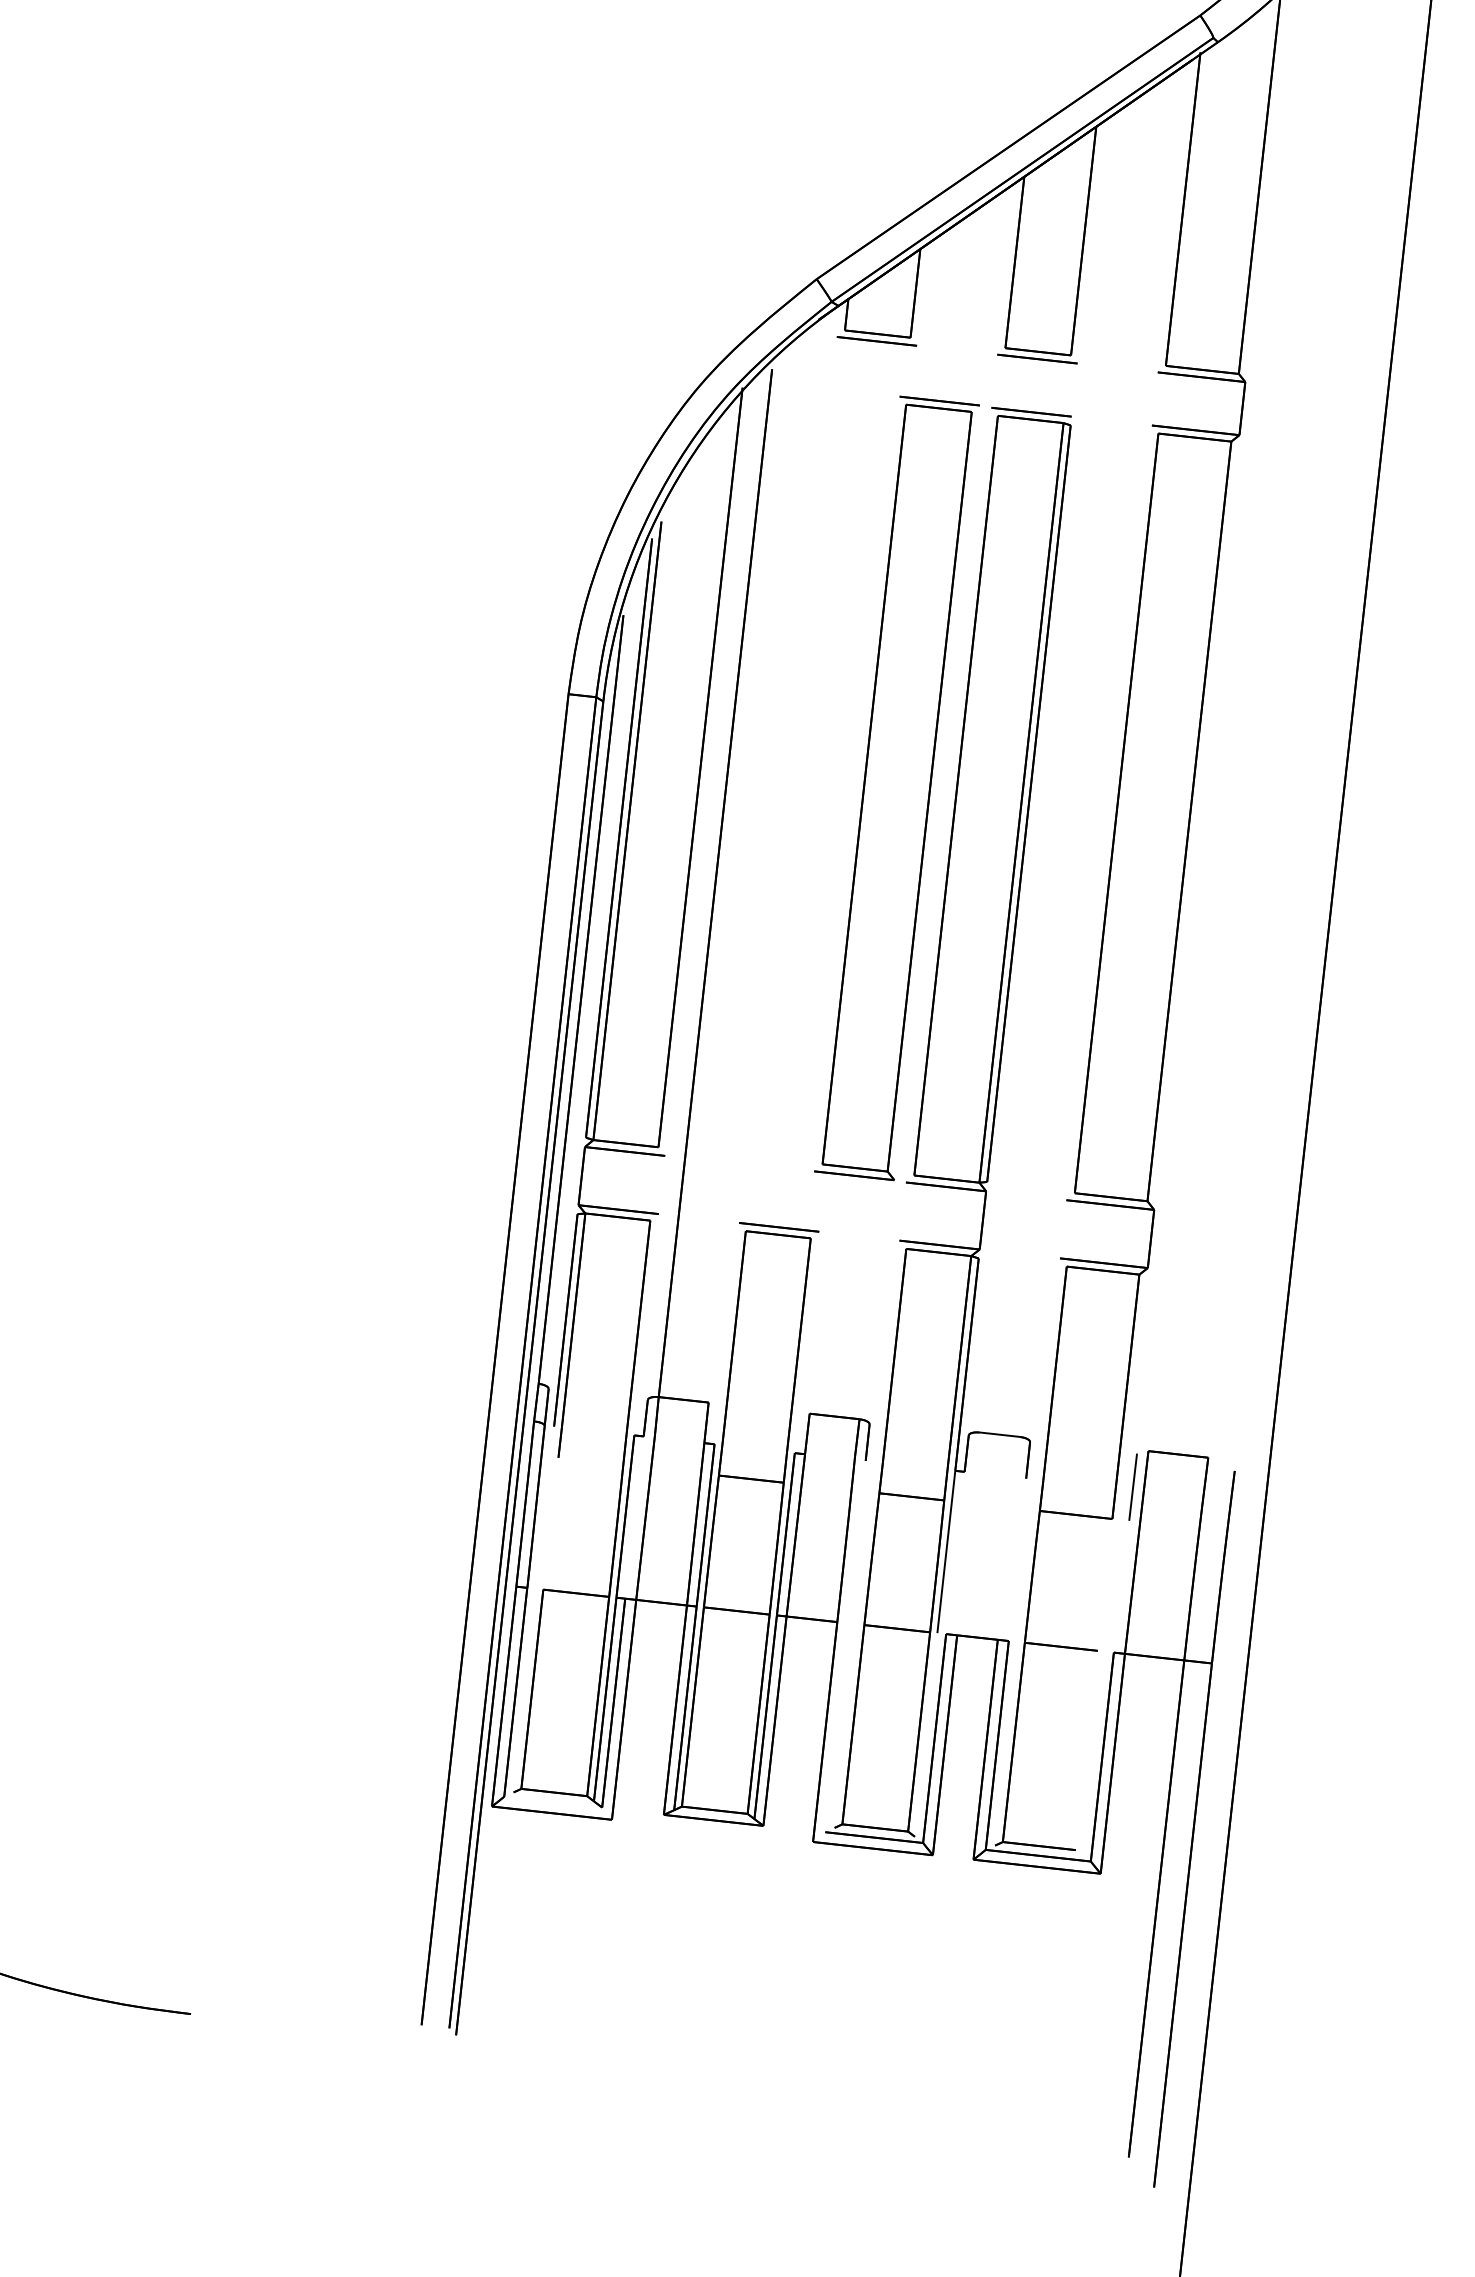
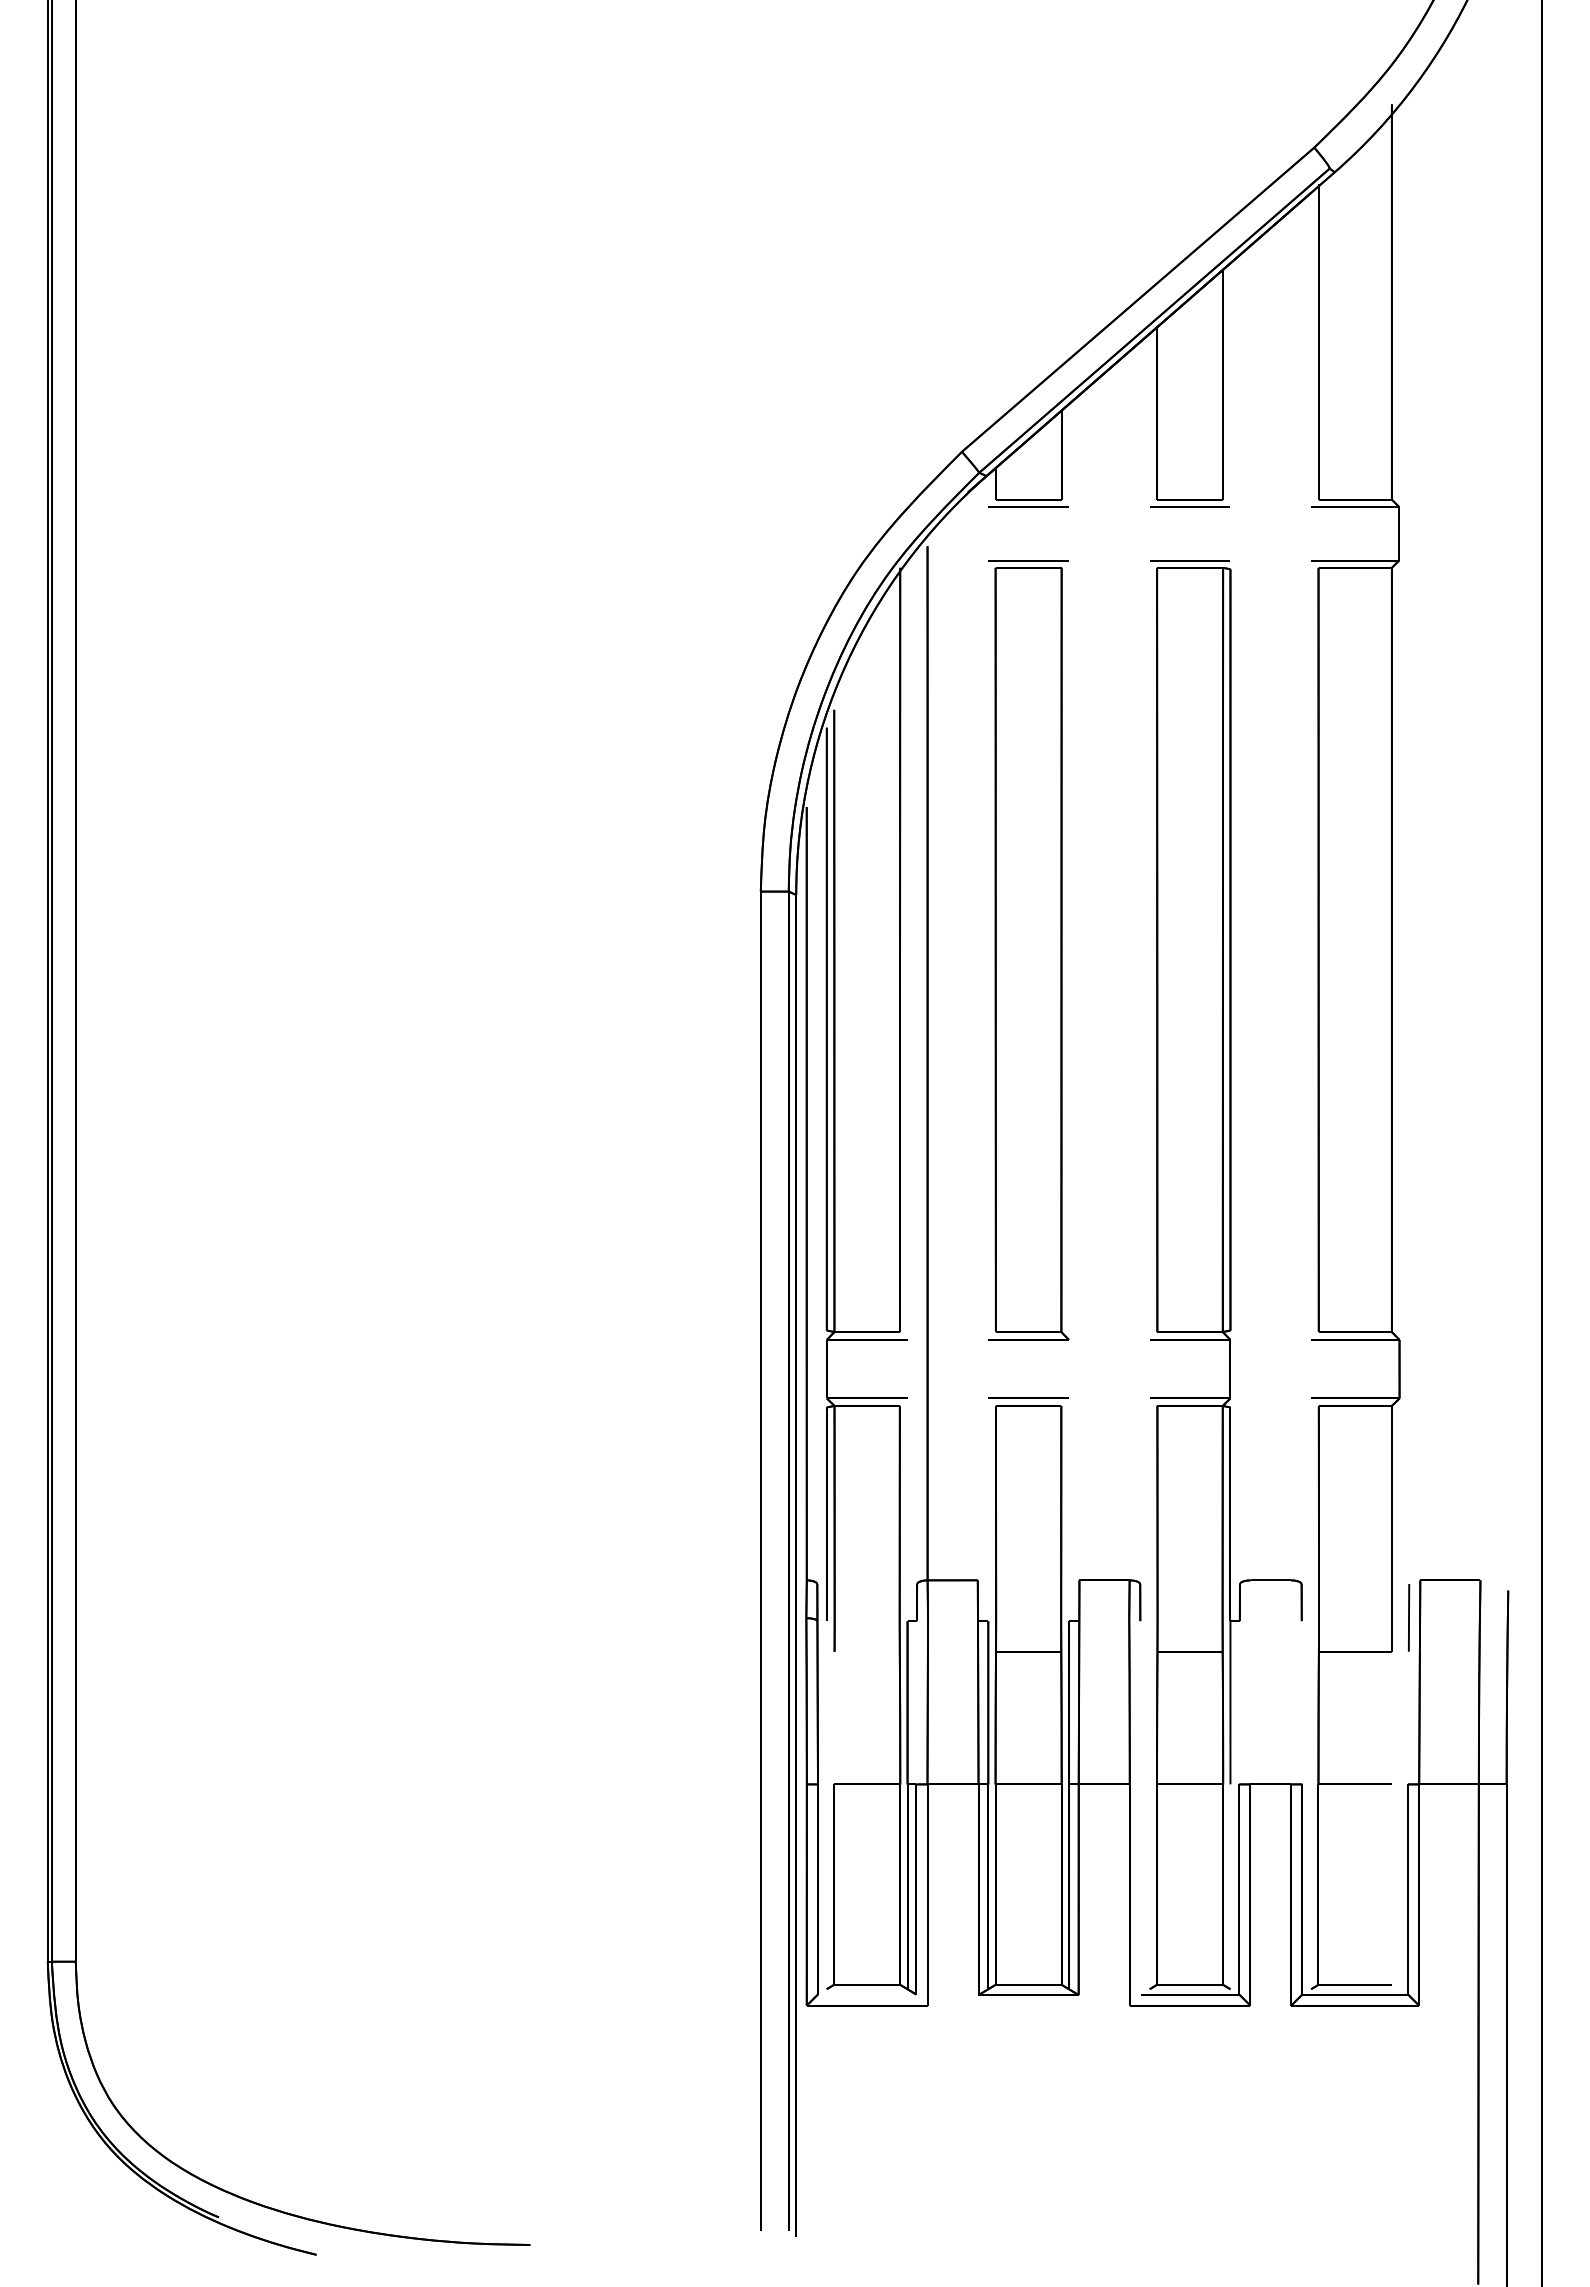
part: (896, 788) -> (1028, 950), moved

